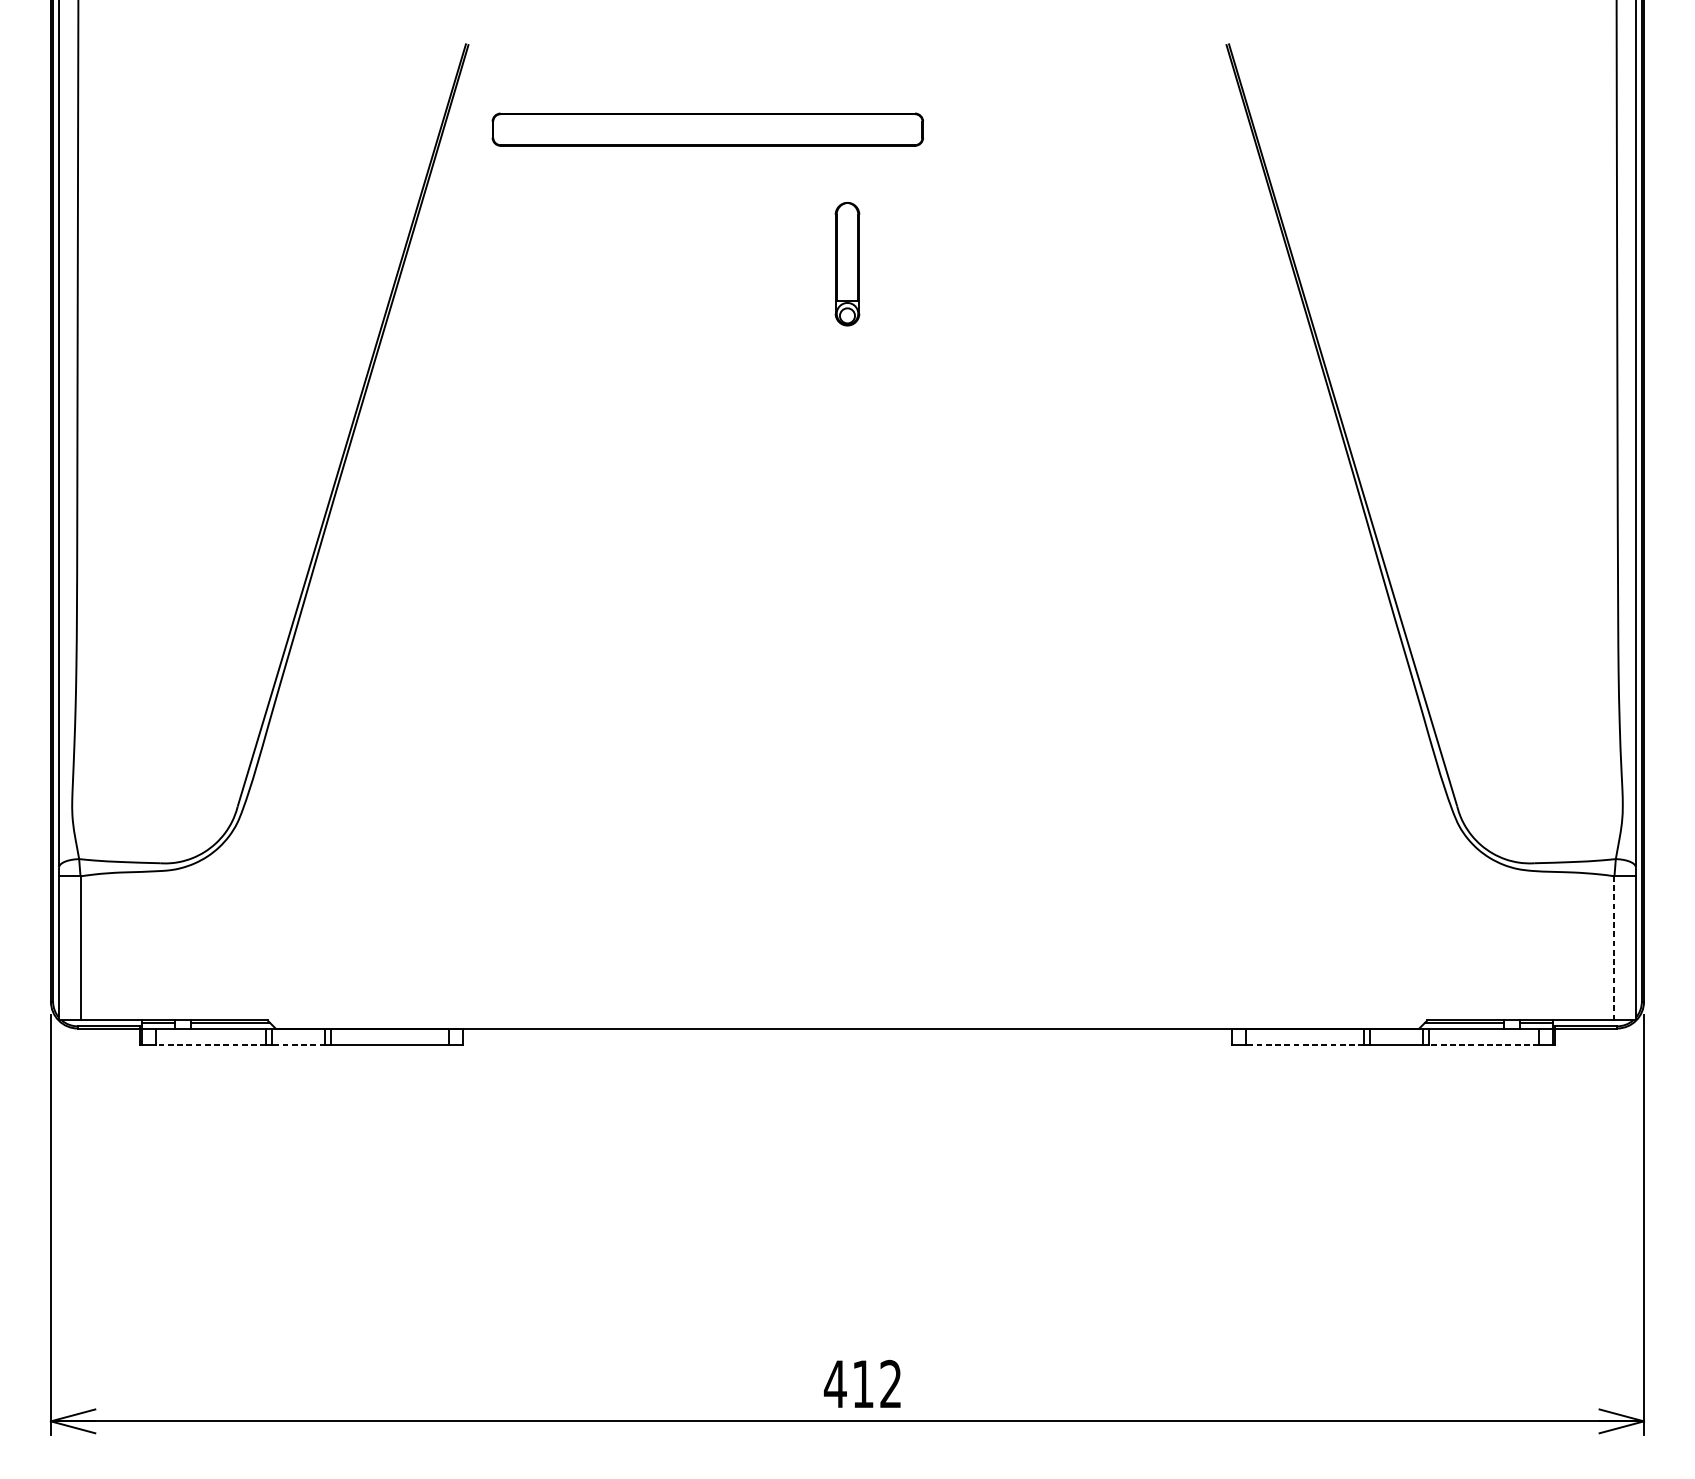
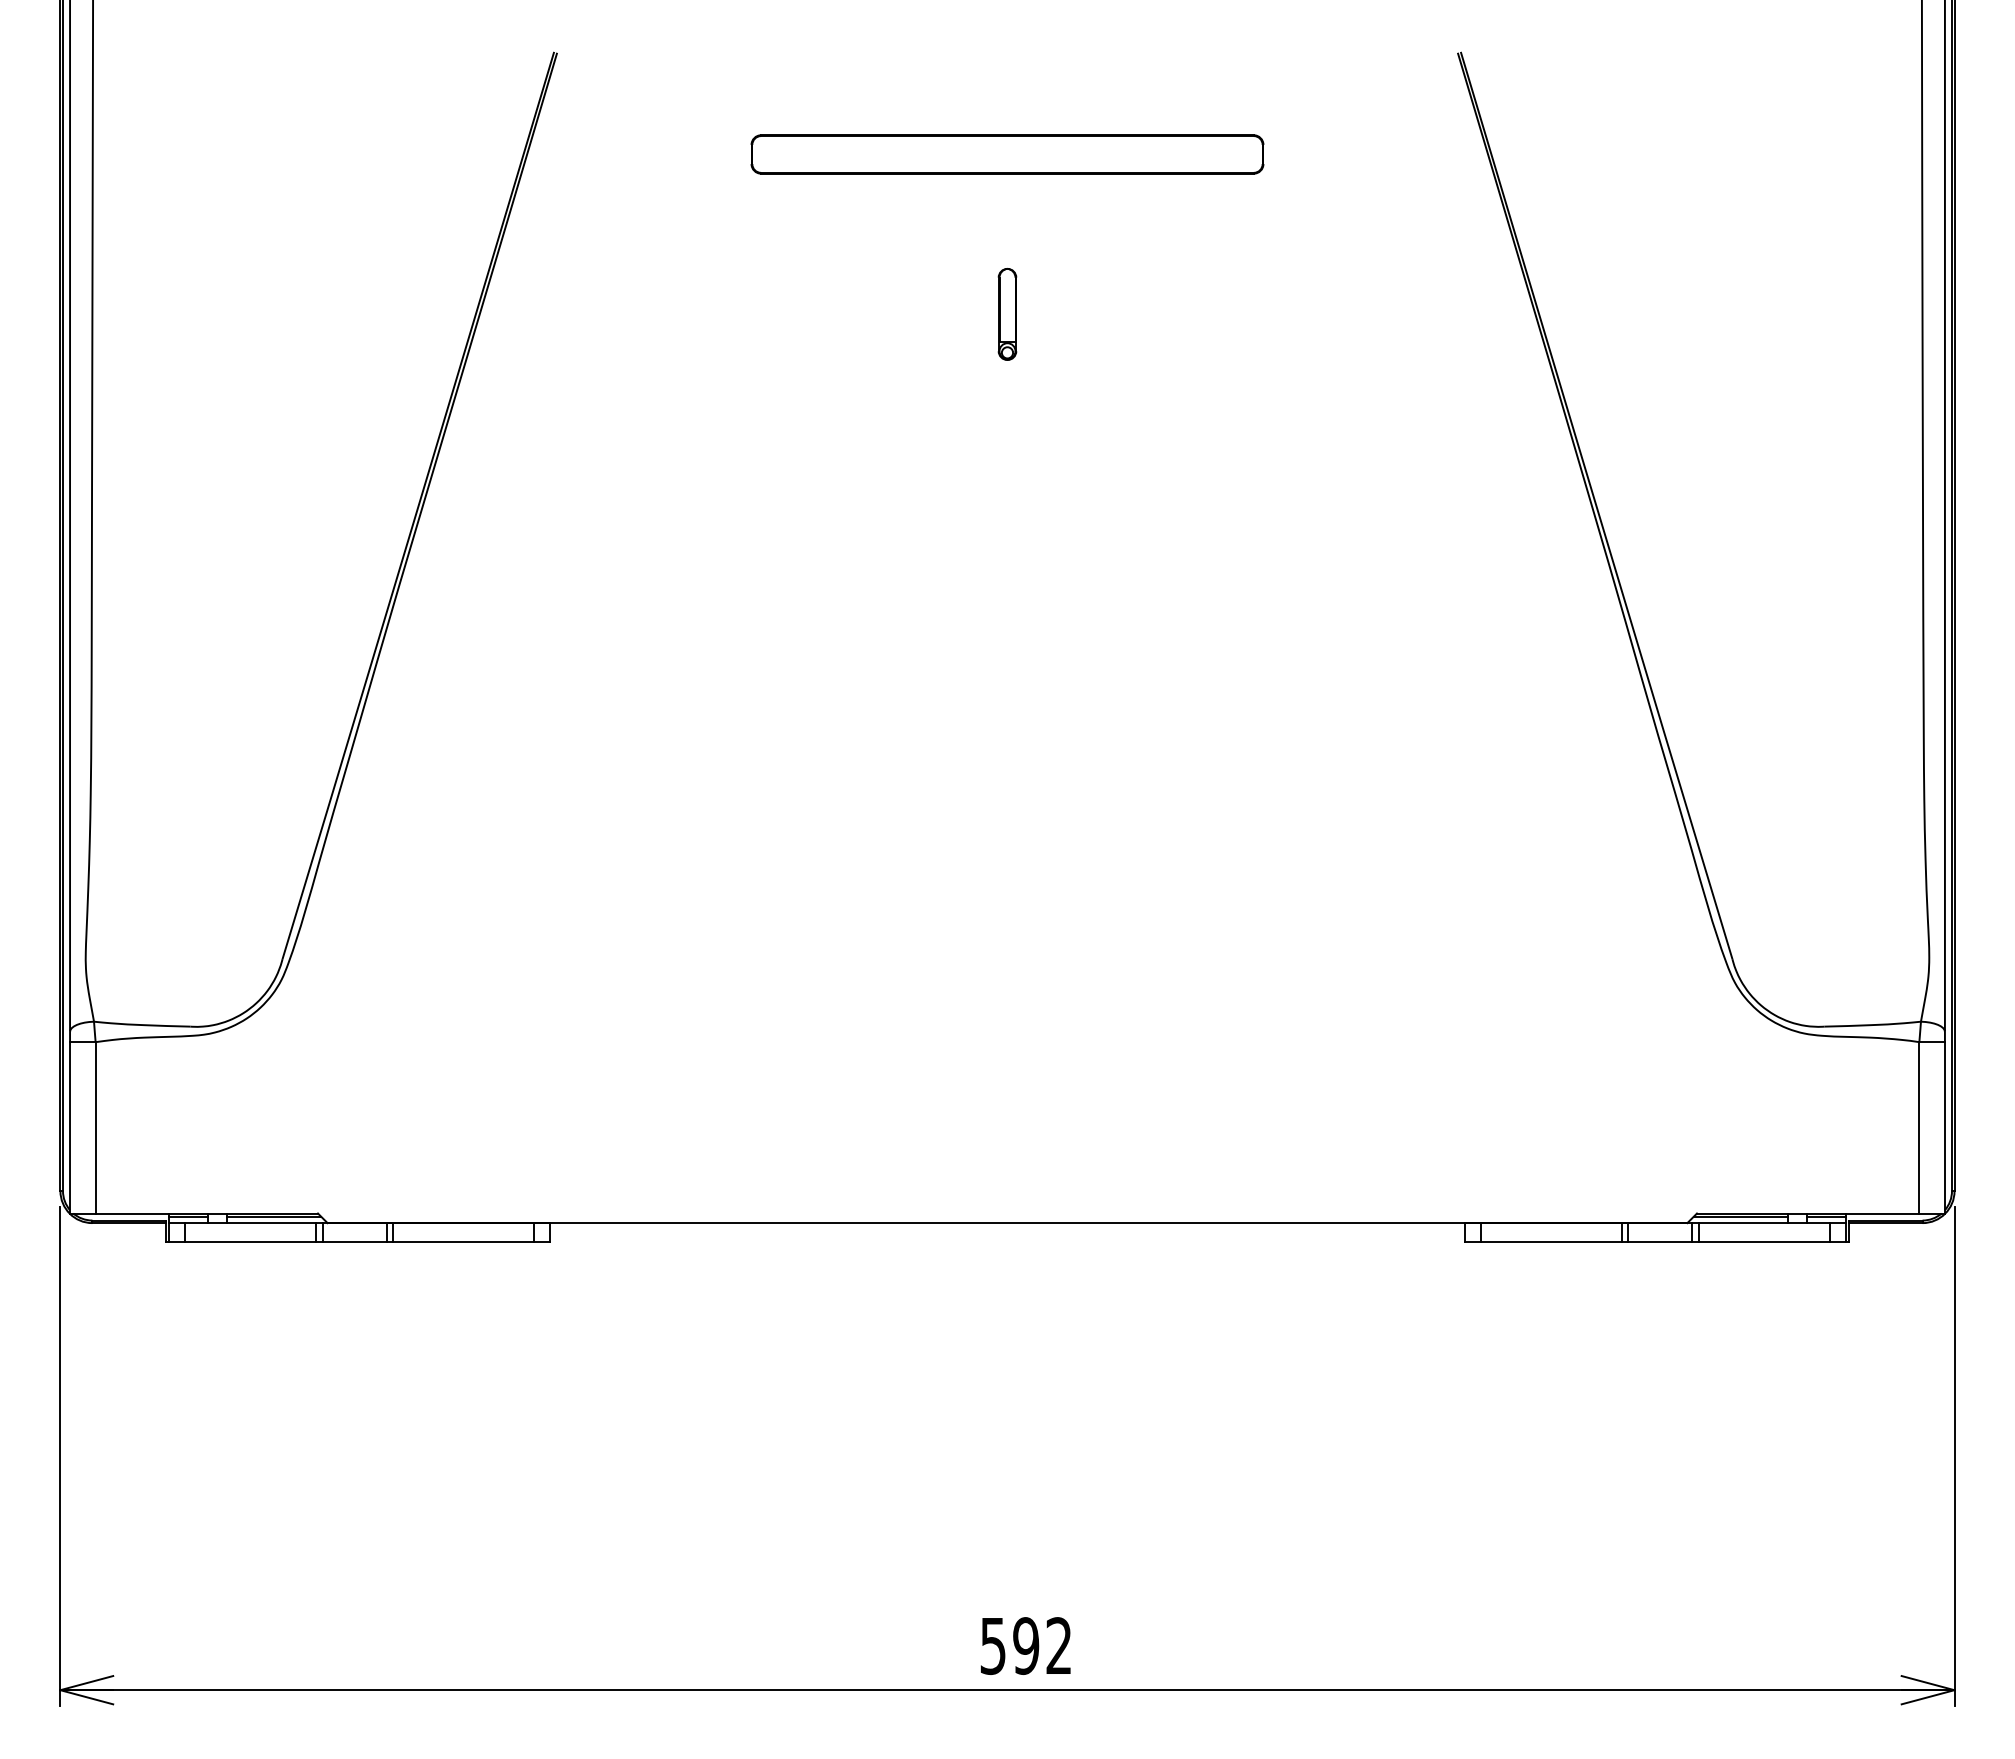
part: (707, 129) -> (1007, 154), moved
part: (847, 264) -> (1007, 314), size x0.62
line: (1614, 948) -> (1919, 1127), dashed -> solid
line: (210, 1044) -> (250, 1242), dashed -> solid
line: (298, 1044) -> (354, 1242), dashed -> solid
line: (1304, 1044) -> (1550, 1242), dashed -> solid
line: (1484, 1044) -> (1764, 1242), dashed -> solid
text: (849, 1384) -> (1009, 1646), 412 -> 592

